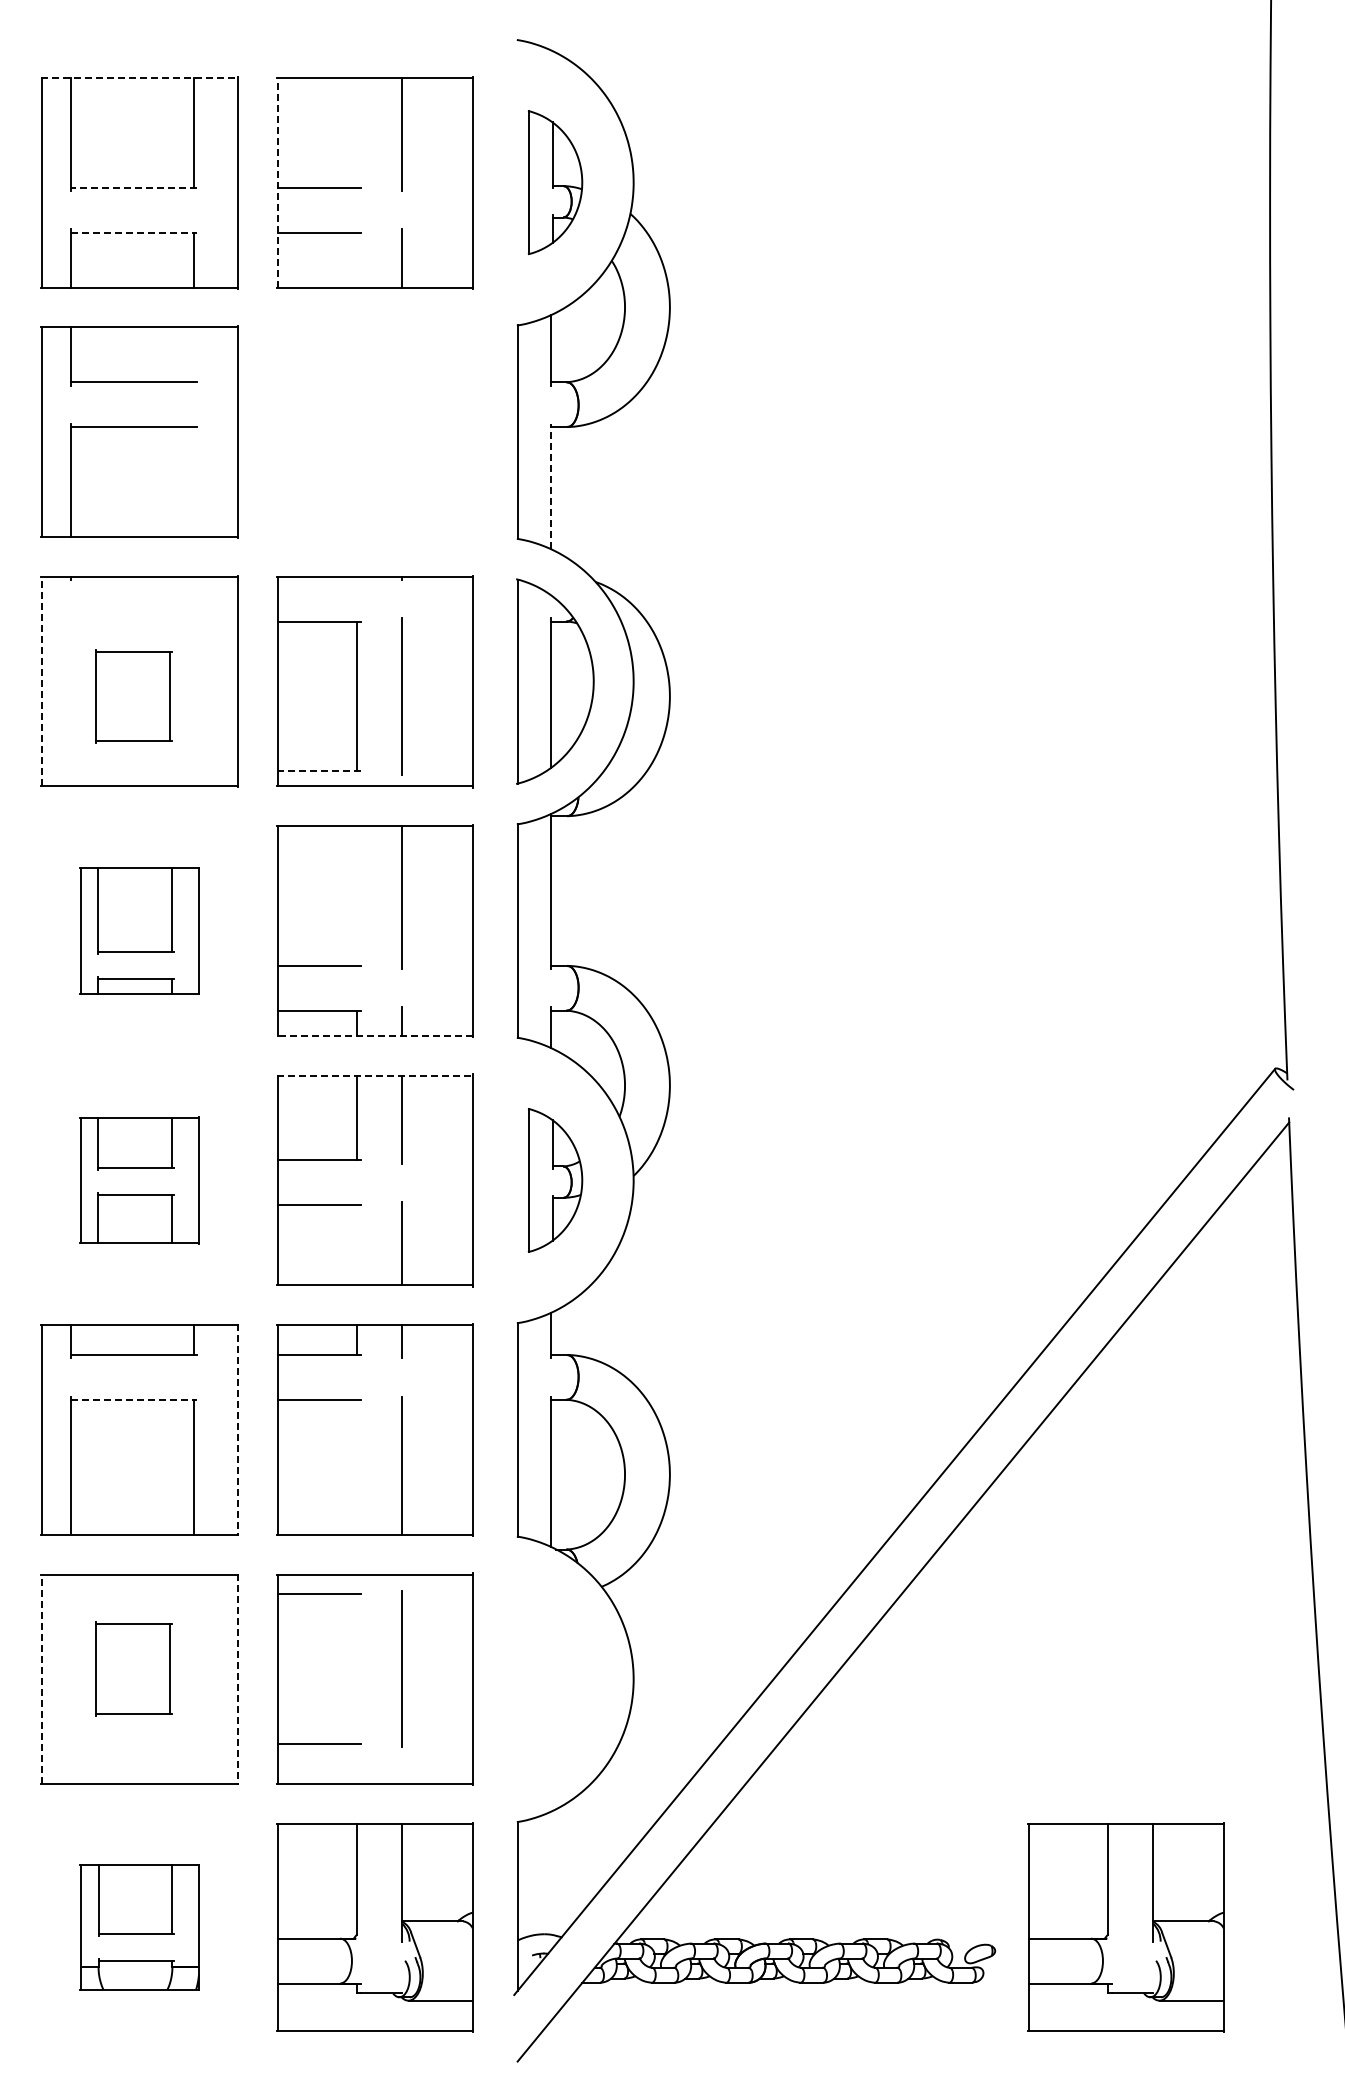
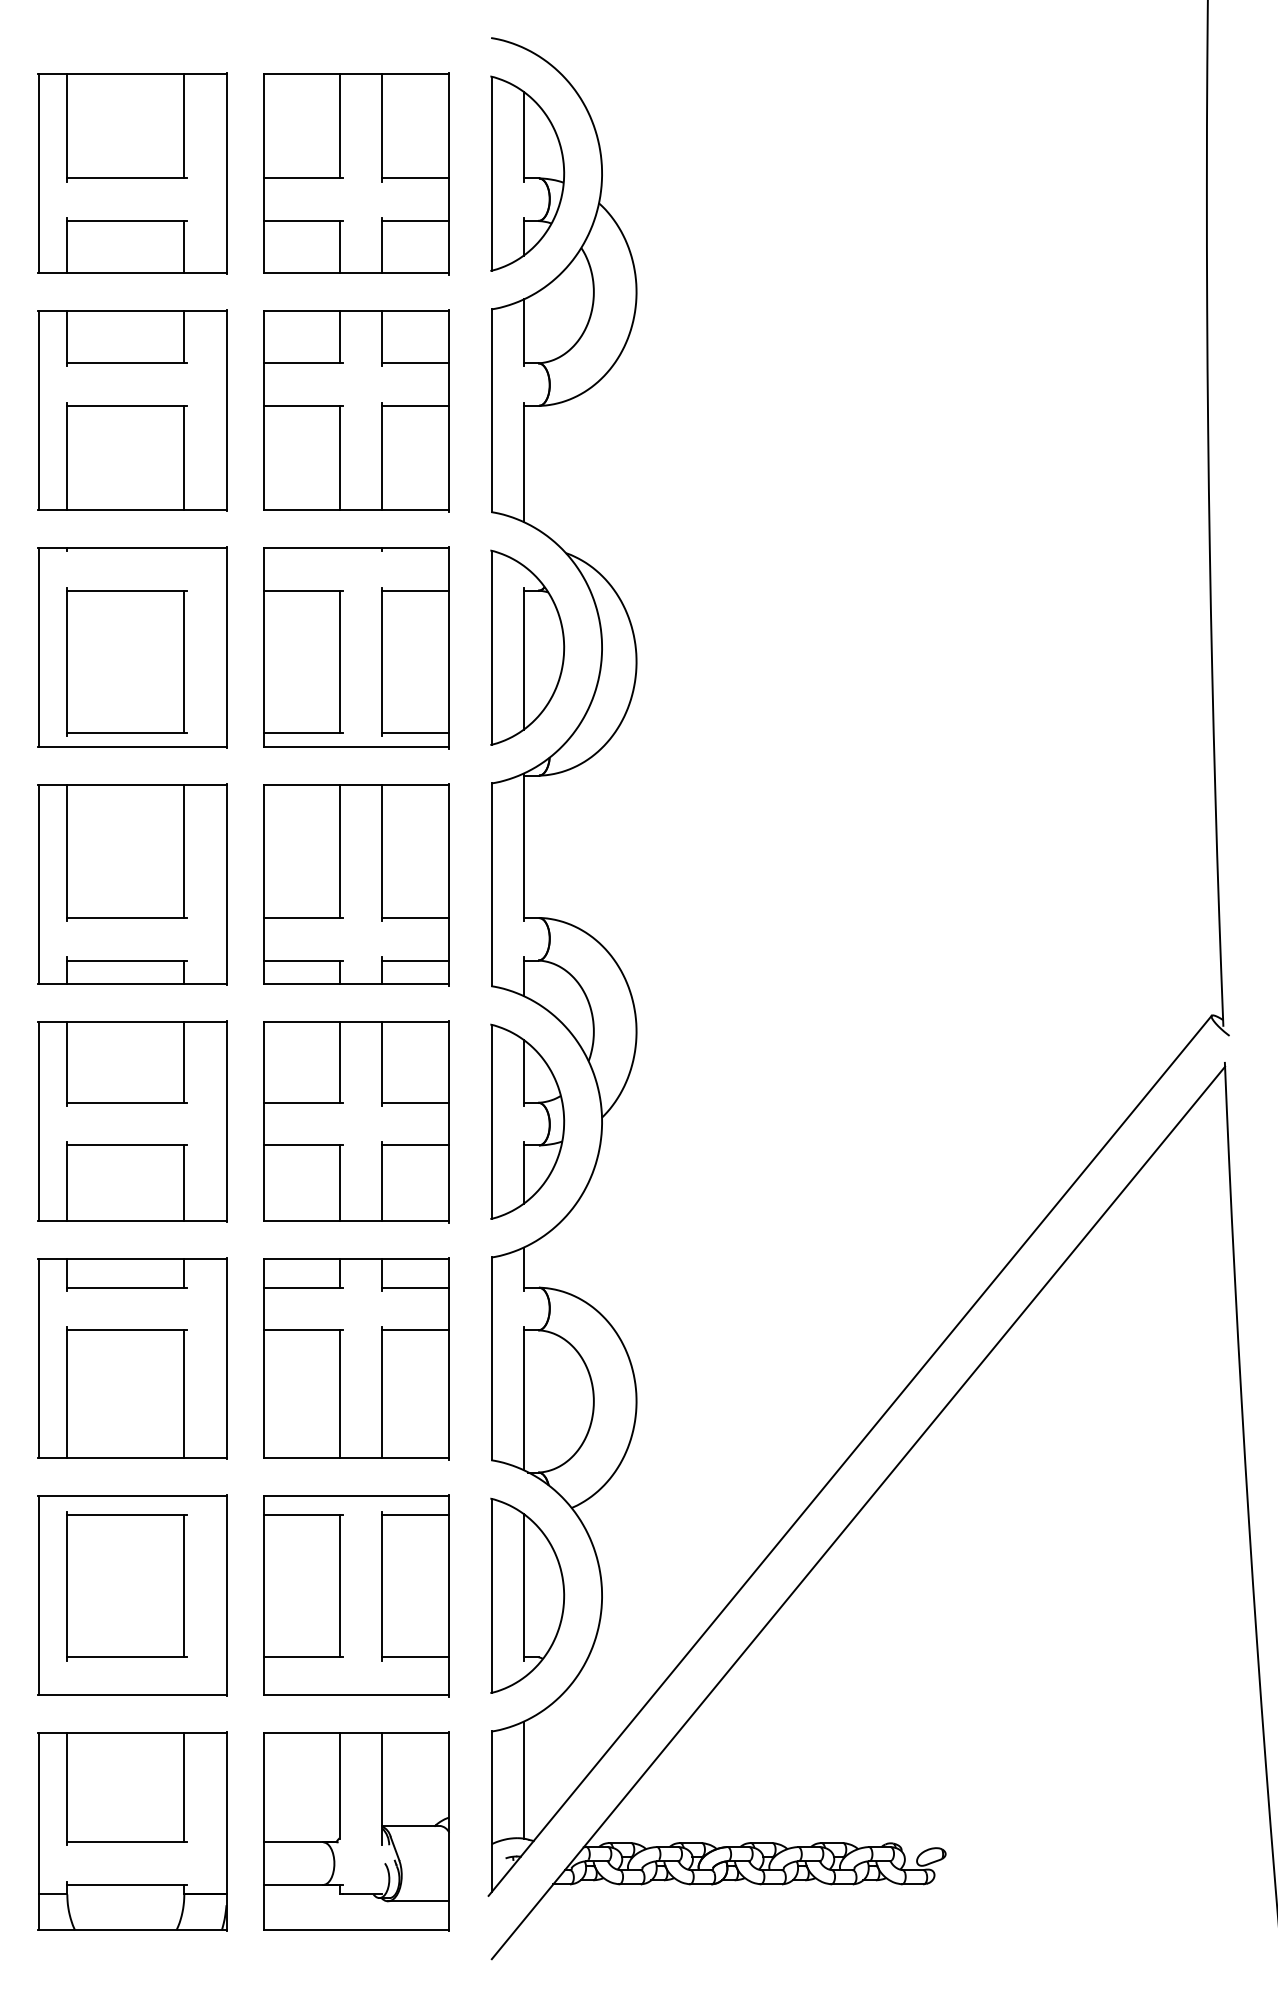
line: (139, 78) -> (132, 74), dashed -> solid
line: (357, 132) -> (339, 125), added
line: (278, 182) -> (264, 173), dashed -> solid
part: (555, 182) -> (527, 173), size x1.43
line: (133, 187) -> (126, 178), dashed -> solid
line: (437, 187) -> (415, 178), added
line: (134, 232) -> (127, 221), dashed -> solid
line: (437, 232) -> (415, 221), added
line: (357, 259) -> (339, 246), added
line: (194, 354) -> (184, 336), added
part: (374, 431) -> (355, 410), added
line: (194, 481) -> (184, 457), added
line: (551, 486) -> (524, 462), dashed -> solid
line: (437, 621) -> (415, 590), added
line: (41, 681) -> (39, 647), dashed -> solid
part: (133, 696) -> (126, 661), size x1.67
line: (319, 771) -> (303, 733), dashed -> solid
line: (437, 771) -> (415, 733), added
line: (357, 895) -> (339, 851), added
part: (139, 930) -> (132, 884), size x1.67
line: (437, 965) -> (415, 917), added
line: (437, 1010) -> (415, 960), added
line: (375, 1035) -> (356, 984), dashed -> solid
line: (375, 1075) -> (356, 1022), dashed -> solid
line: (437, 1160) -> (415, 1102), added
part: (139, 1180) -> (132, 1121), size x1.67
part: (555, 1180) -> (527, 1121), size x1.43
line: (437, 1205) -> (415, 1145), added
line: (357, 1245) -> (339, 1183), added
line: (437, 1354) -> (415, 1287), added
line: (134, 1399) -> (127, 1330), dashed -> solid
line: (437, 1399) -> (415, 1330), added
line: (238, 1429) -> (226, 1358), dashed -> solid
line: (357, 1466) -> (339, 1393), added
line: (437, 1594) -> (415, 1515), added
part: (133, 1668) -> (126, 1585), size x1.67
line: (357, 1669) -> (339, 1586), added
line: (41, 1679) -> (39, 1596), dashed -> solid
line: (238, 1679) -> (226, 1596), dashed -> solid
part: (555, 1679) -> (527, 1596), added
line: (437, 1744) -> (415, 1657), added
line: (551, 1872) -> (524, 1779), added
part: (139, 1927) -> (132, 1831), size x1.67
part: (1125, 1927) -> (1069, 1831), removed

